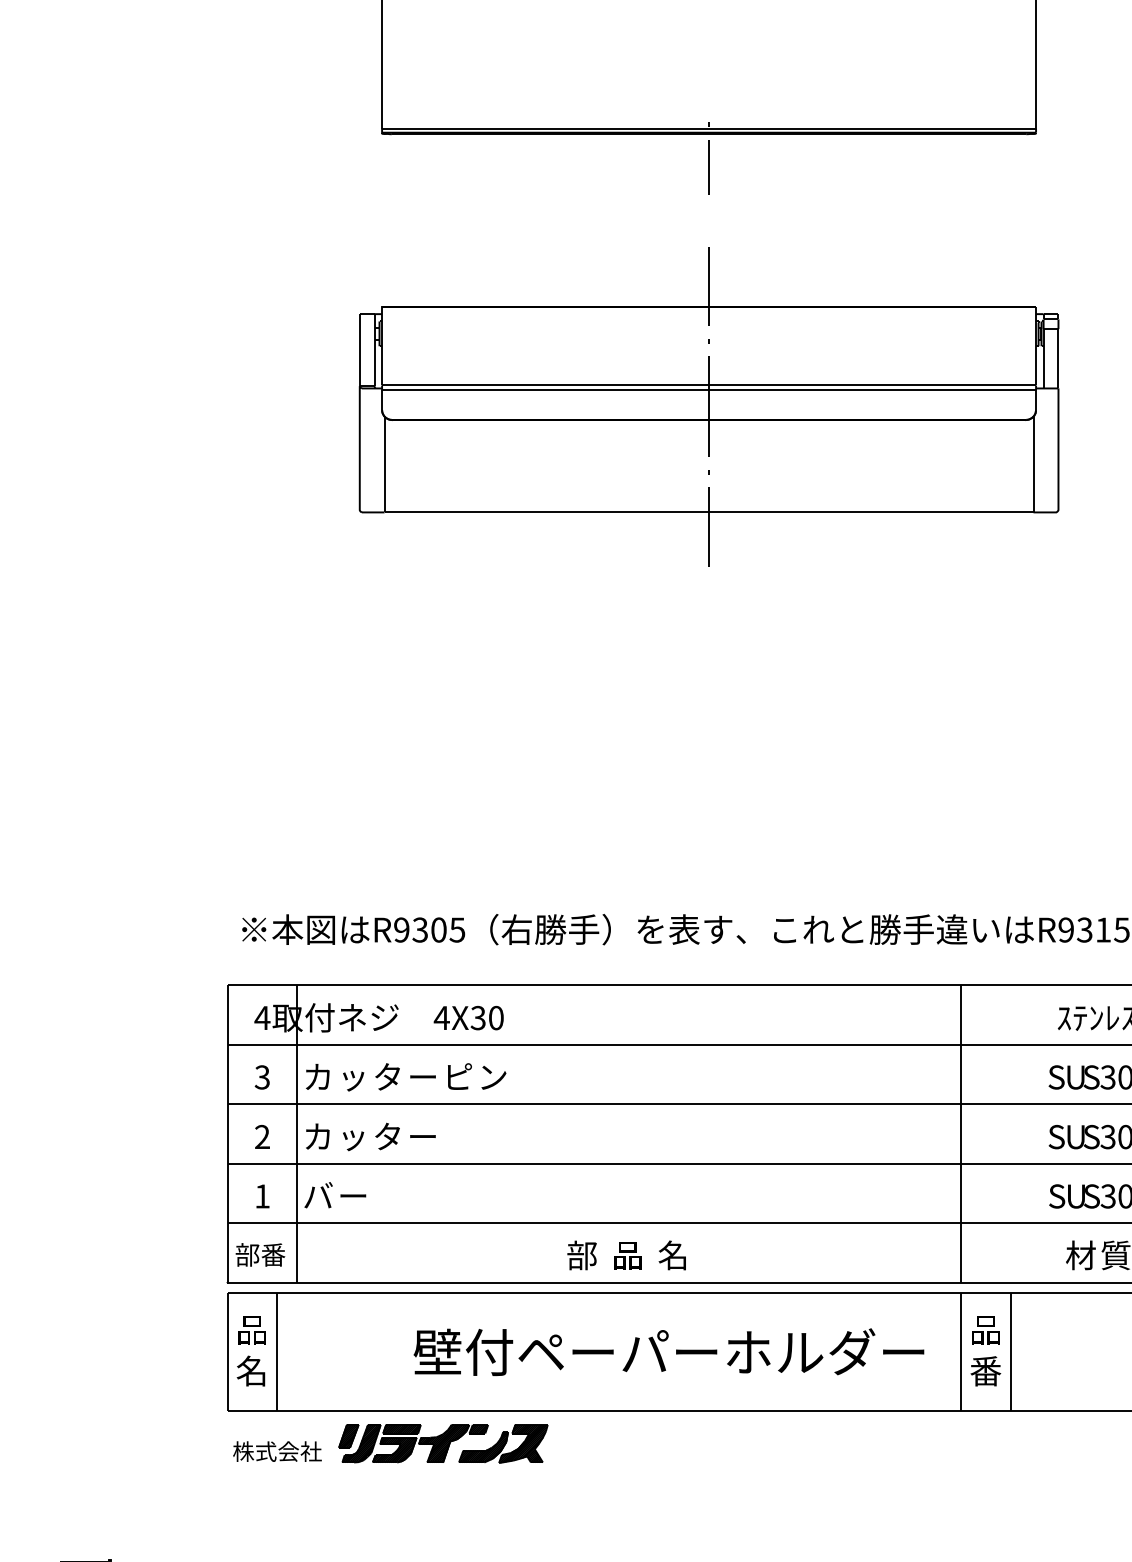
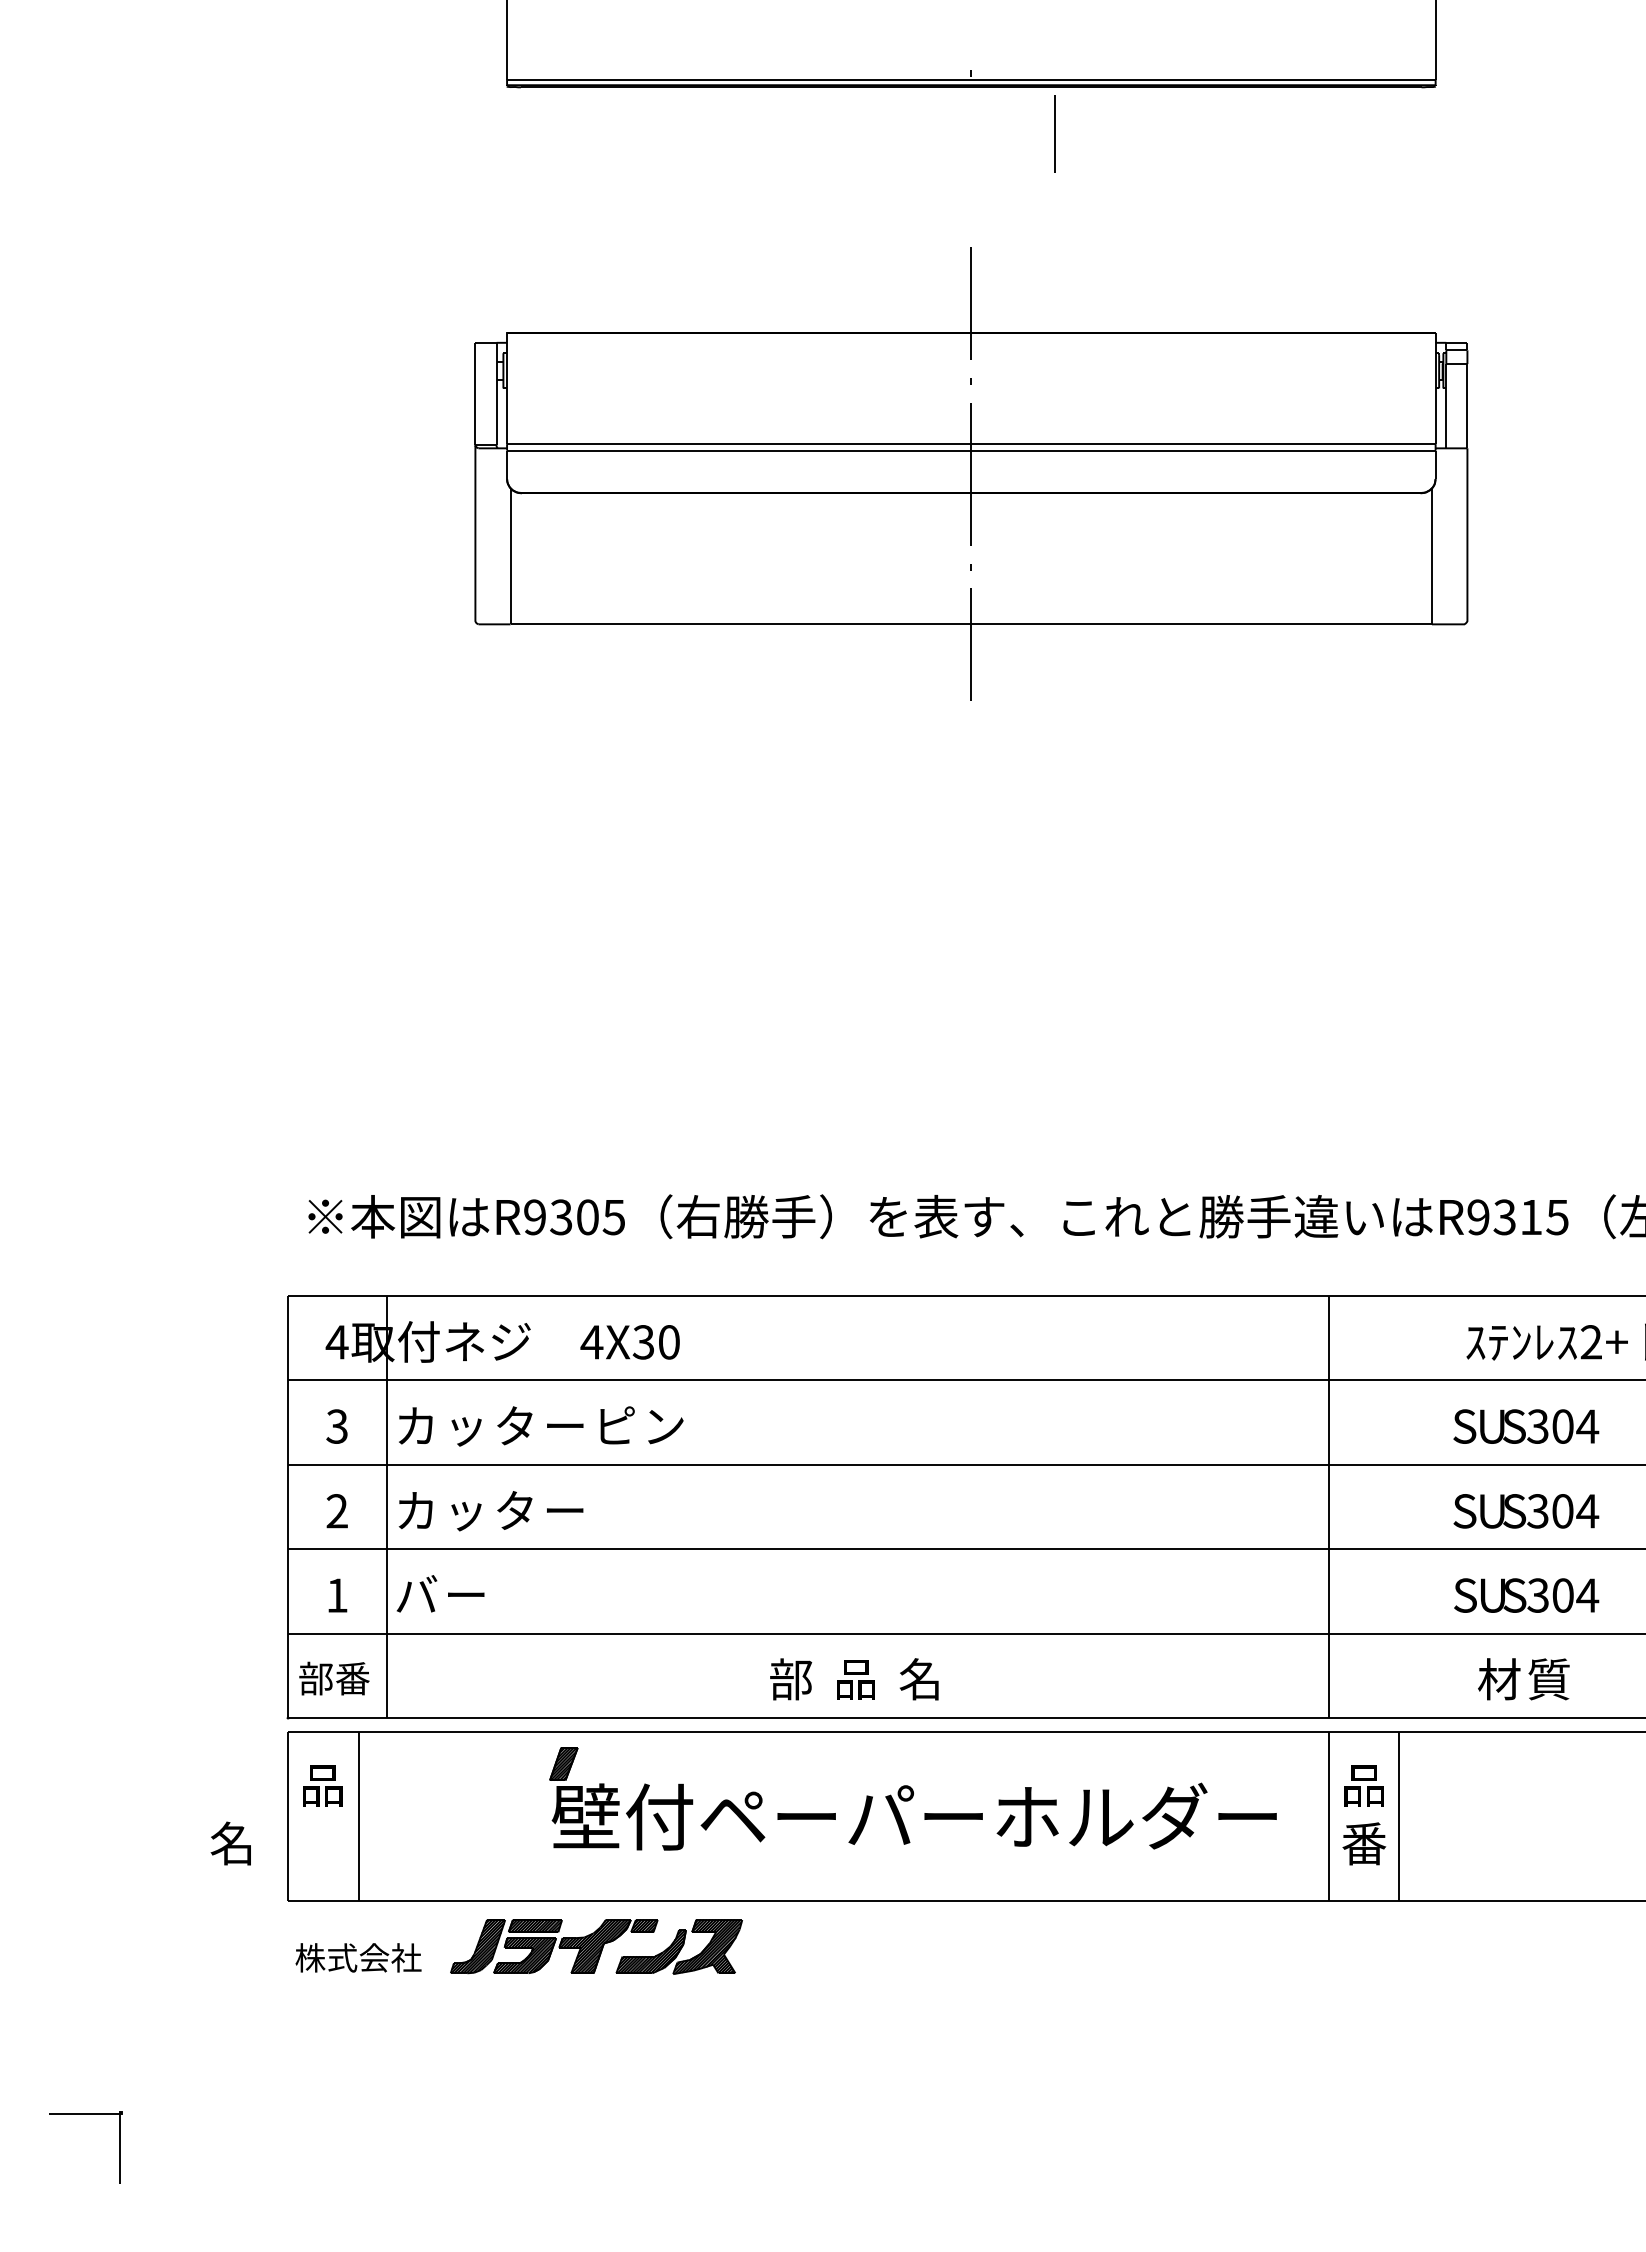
line: (708, 166) -> (1054, 133), moved
text: (250, 1371) -> (230, 1843), moved
part: (348, 1435) -> (563, 1763), moved

